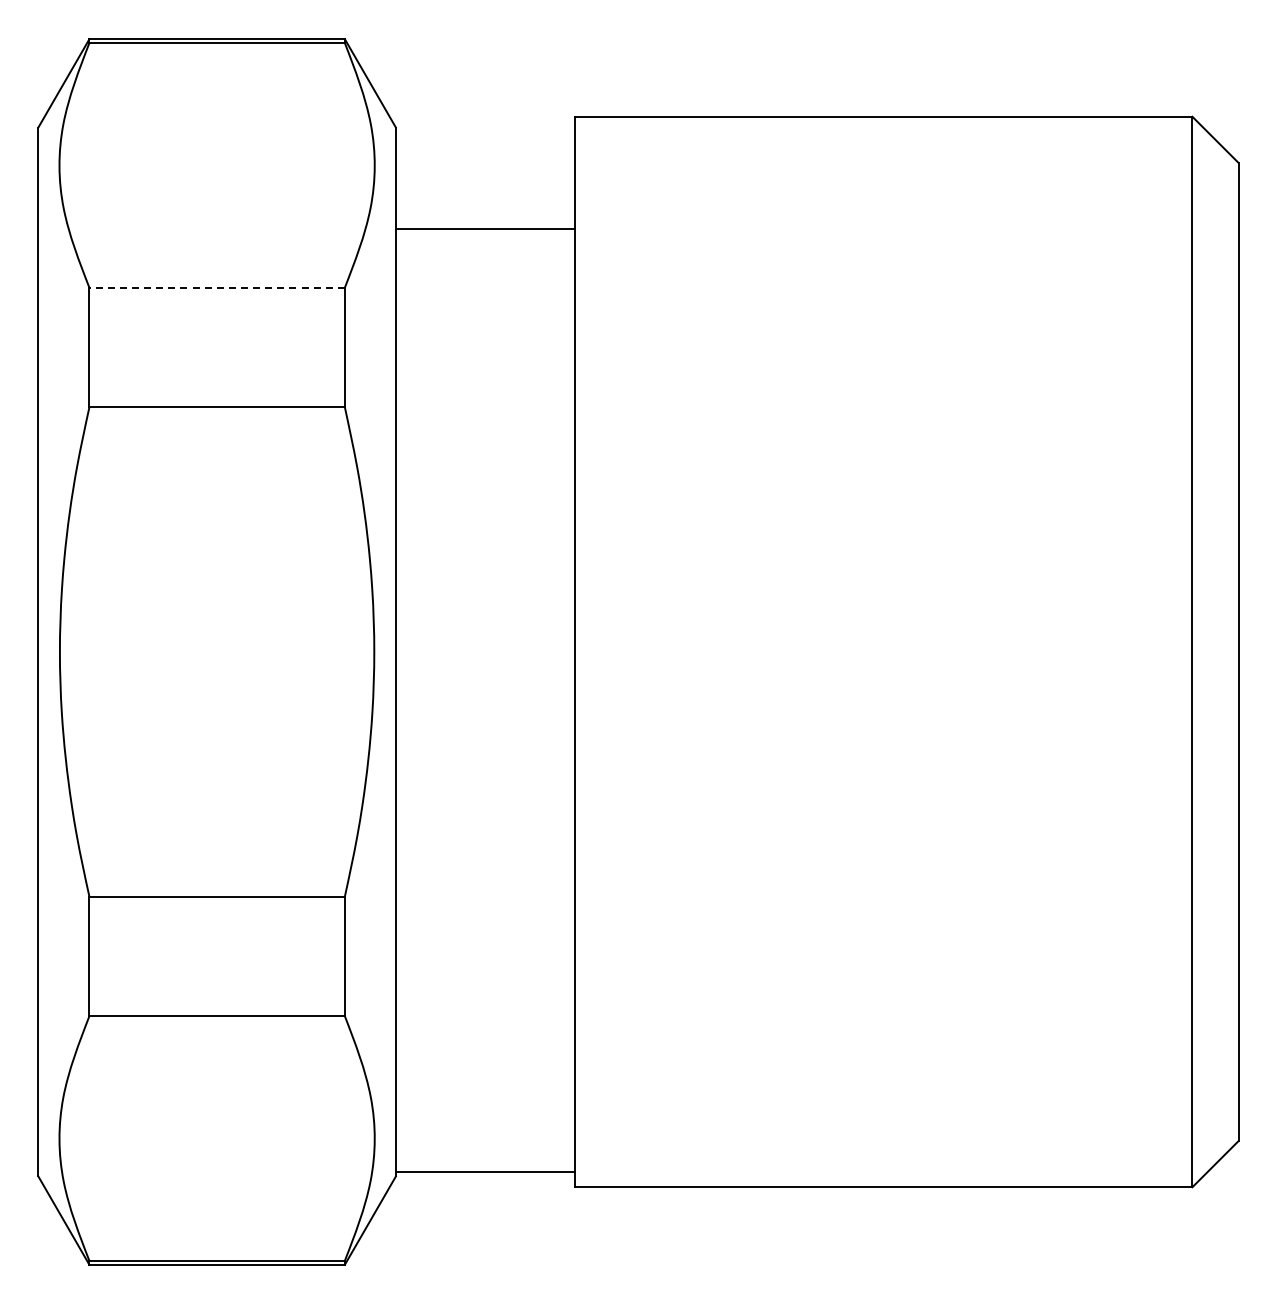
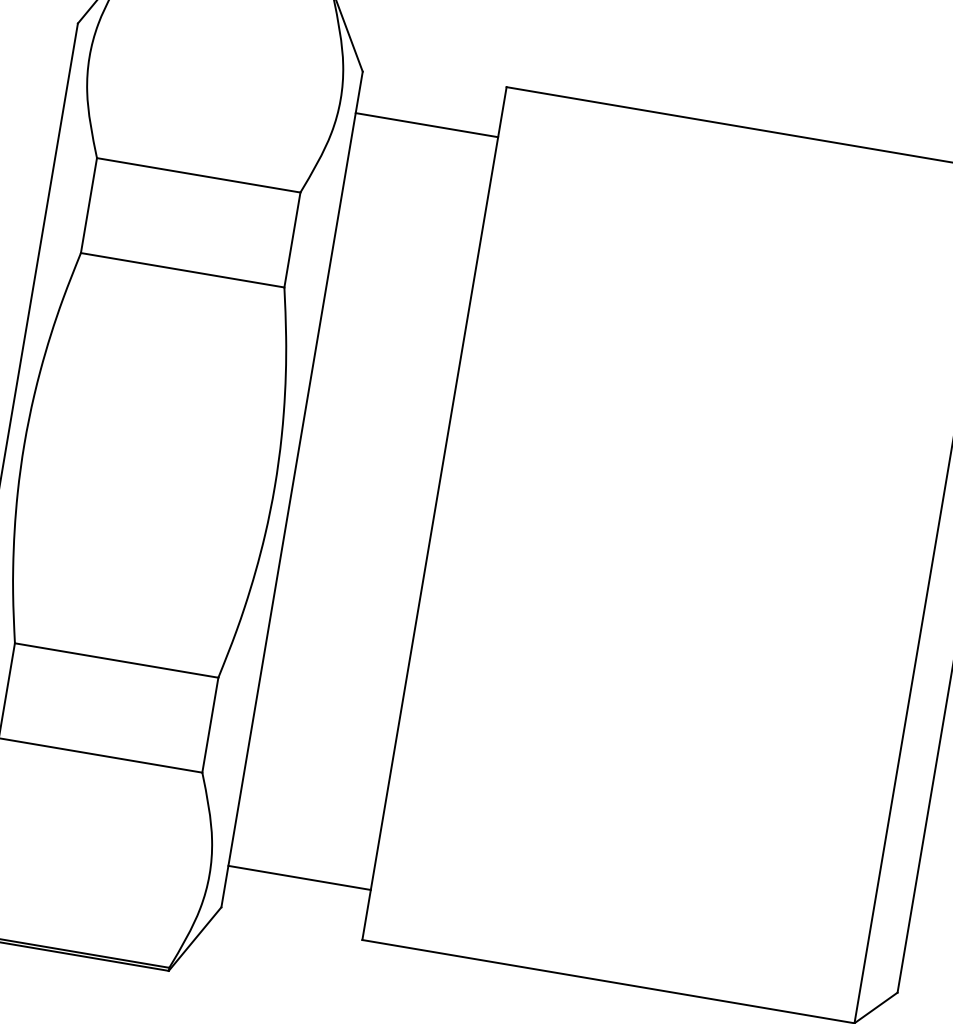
line: (484, 228) -> (426, 124), moved
line: (217, 287) -> (199, 175), dashed -> solid
line: (484, 1172) -> (298, 877), moved

